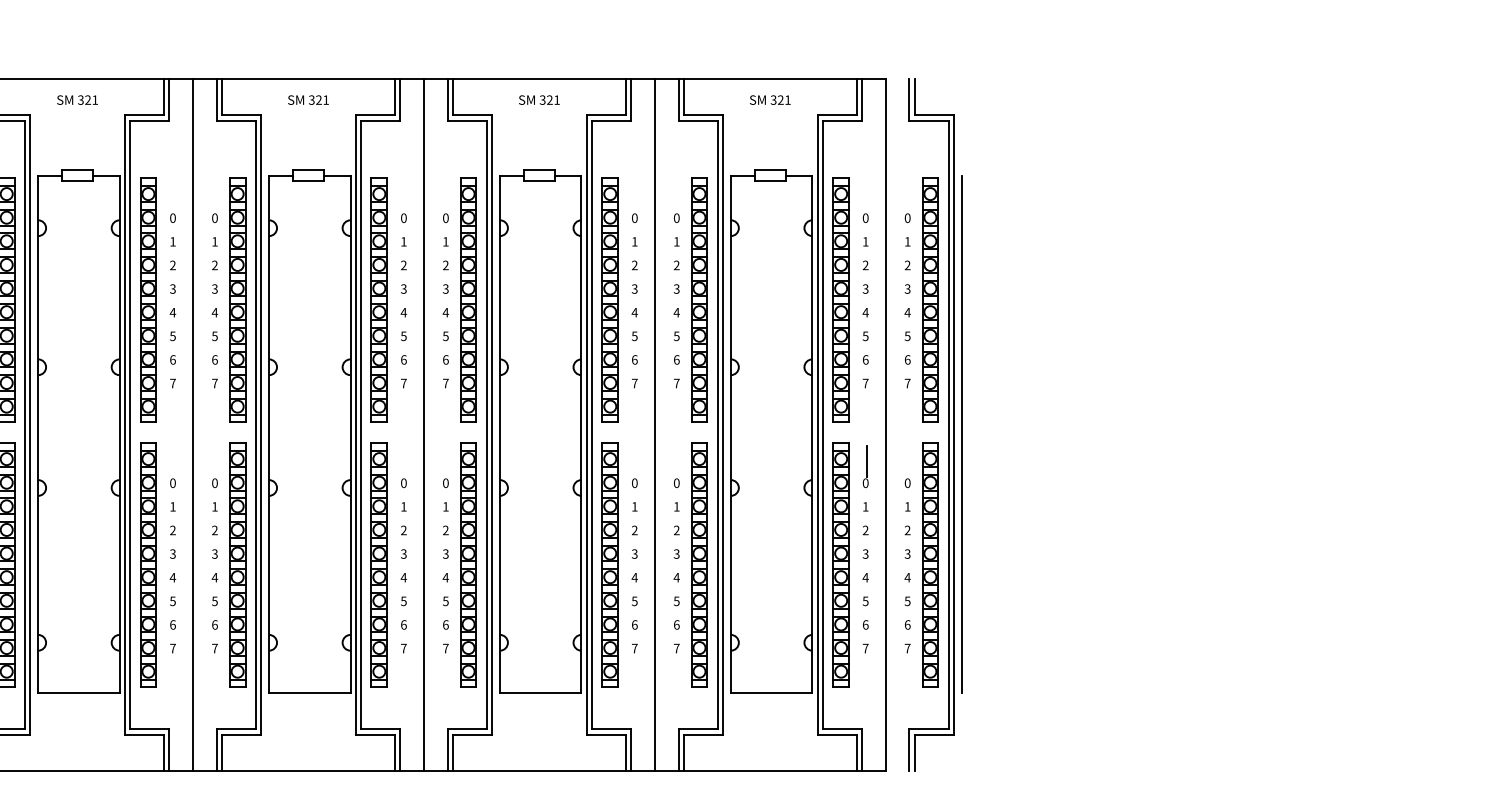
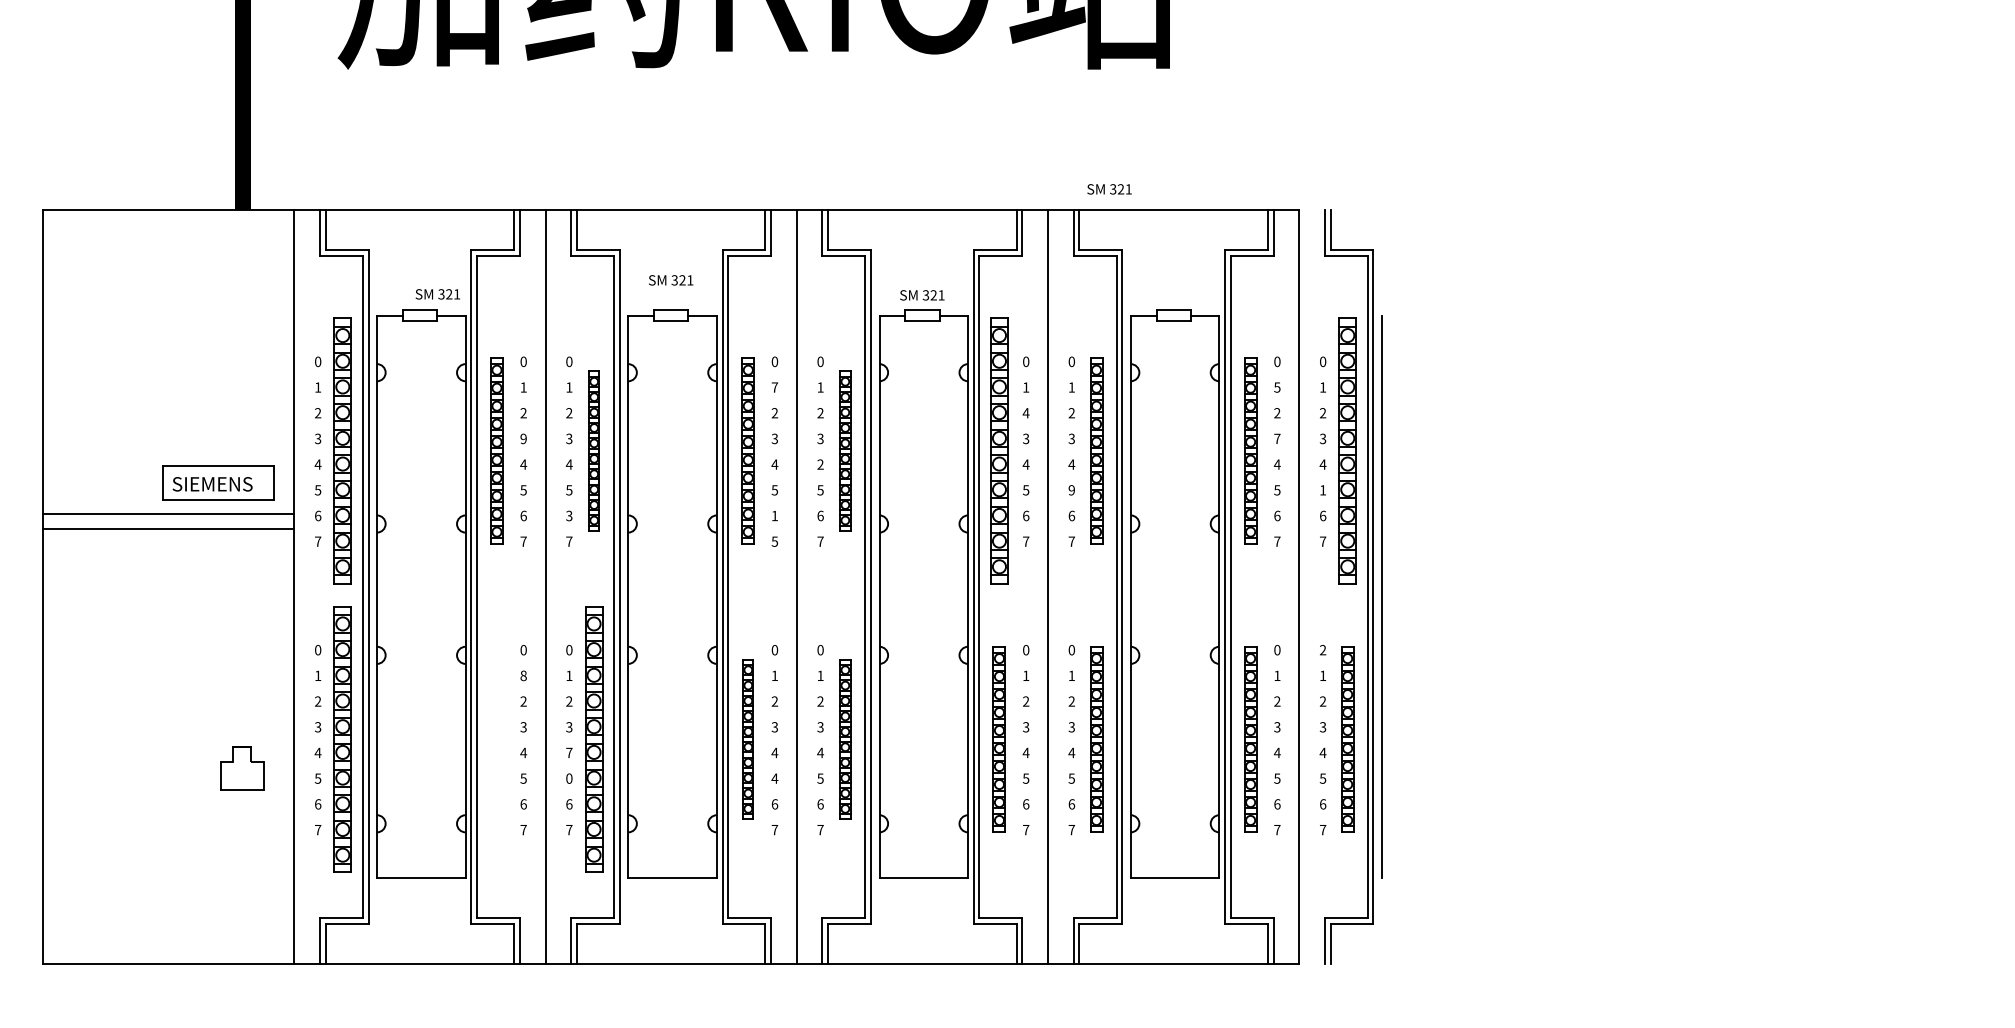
text: (77, 100) -> (437, 294), moved
text: (308, 100) -> (671, 280), moved
text: (539, 100) -> (922, 295), moved
text: (770, 100) -> (1109, 189), moved
text: (403, 241) -> (774, 387), 1 -> 7
text: (865, 241) -> (1277, 387), 1 -> 5
text: (634, 265) -> (1025, 413), 2 -> 4
text: (865, 288) -> (1277, 438), 3 -> 7
text: (172, 289) -> (523, 439), 3 -> 9
part: (147, 299) -> (496, 450), size x0.7
part: (238, 299) -> (594, 450), size x0.6
part: (379, 299) -> (748, 450), size x0.7
part: (468, 299) -> (845, 450), size x0.6
part: (699, 299) -> (1096, 450), size x0.7
part: (840, 299) -> (1250, 450), size x0.7
text: (445, 312) -> (820, 464), 4 -> 2
text: (676, 336) -> (1071, 490), 5 -> 9
text: (907, 336) -> (1322, 490), 5 -> 1
text: (215, 359) -> (569, 515), 6 -> 3
text: (403, 359) -> (774, 515), 6 -> 1
text: (403, 383) -> (774, 541), 7 -> 5
line: (867, 461) -> (1279, 626), removed
text: (908, 483) -> (1323, 650), 0 -> 2
text: (172, 506) -> (523, 675), 1 -> 8
part: (147, 565) -> (496, 739), removed
part: (379, 565) -> (748, 739), size x0.6
part: (468, 565) -> (845, 739), size x0.6
part: (610, 565) -> (999, 739), size x0.7
part: (699, 565) -> (1096, 739), size x0.7
part: (840, 565) -> (1250, 739), size x0.7
part: (930, 565) -> (1347, 739), size x0.7
text: (214, 577) -> (568, 752), 4 -> 7
text: (215, 601) -> (569, 778), 5 -> 0
text: (403, 601) -> (774, 778), 5 -> 4

